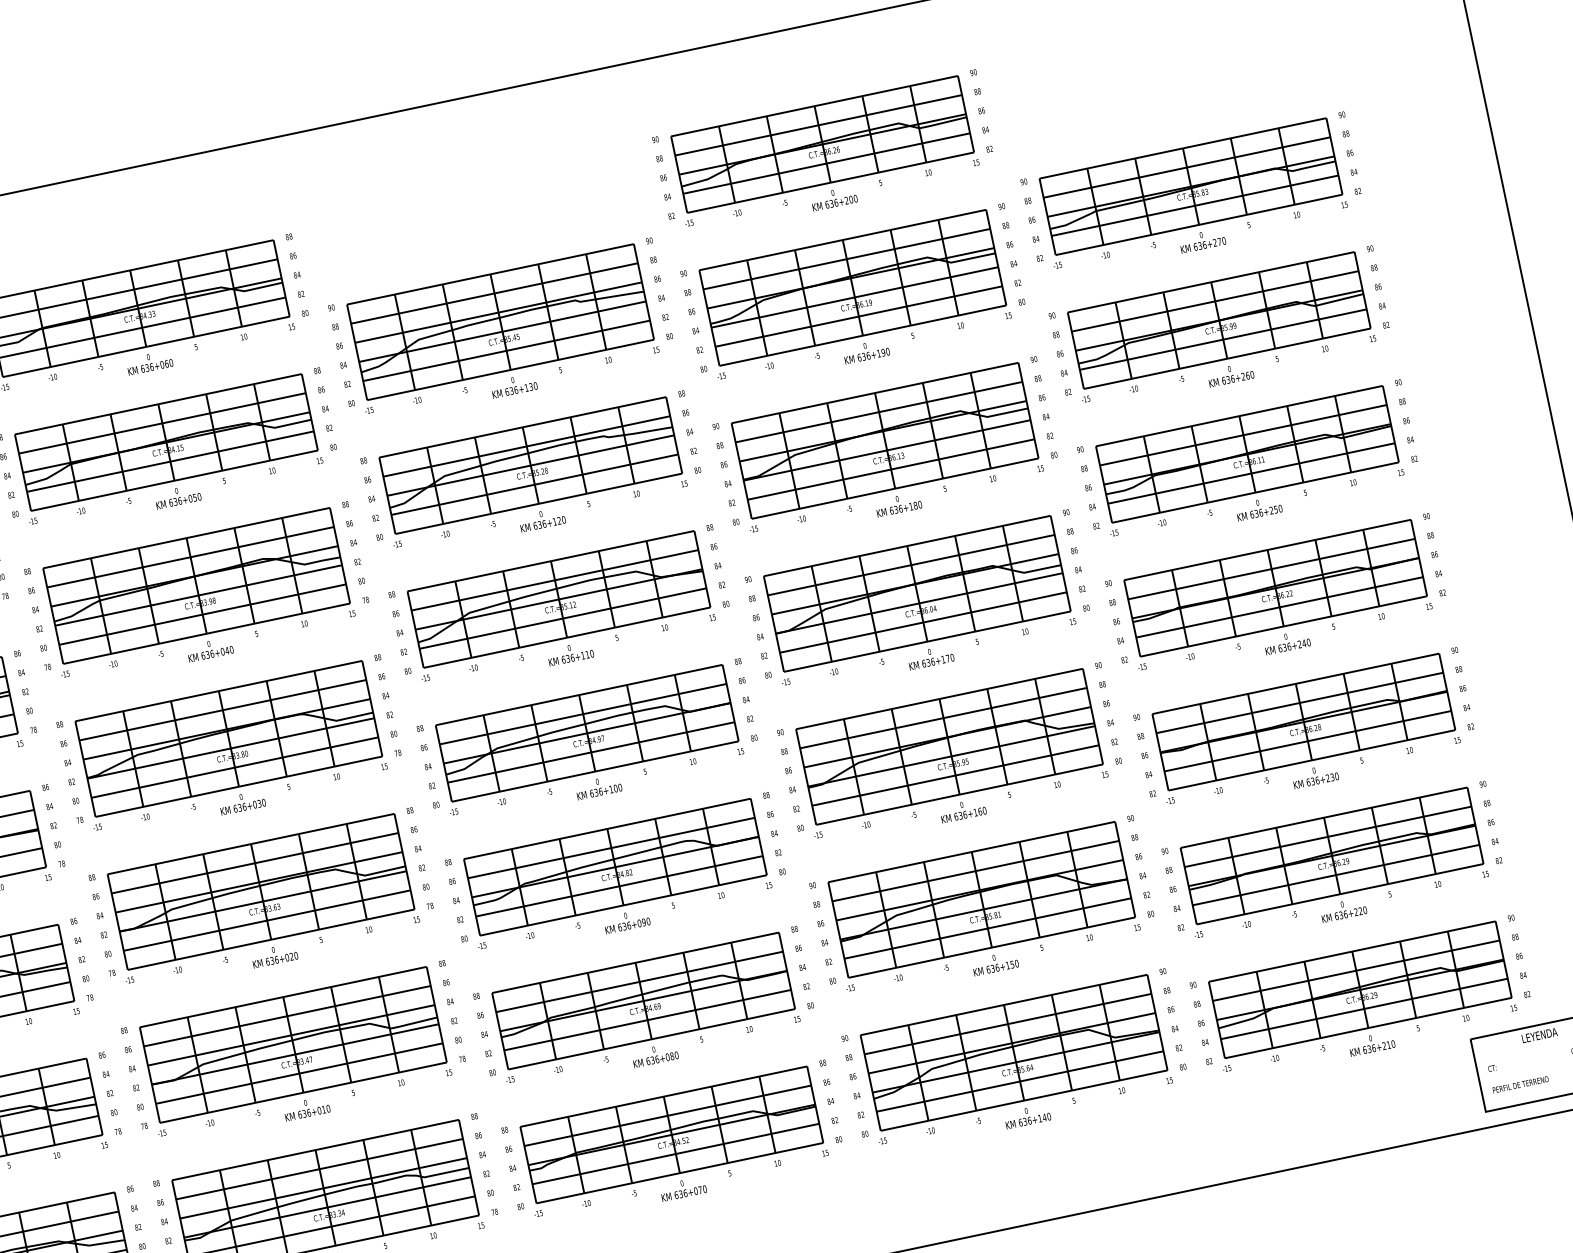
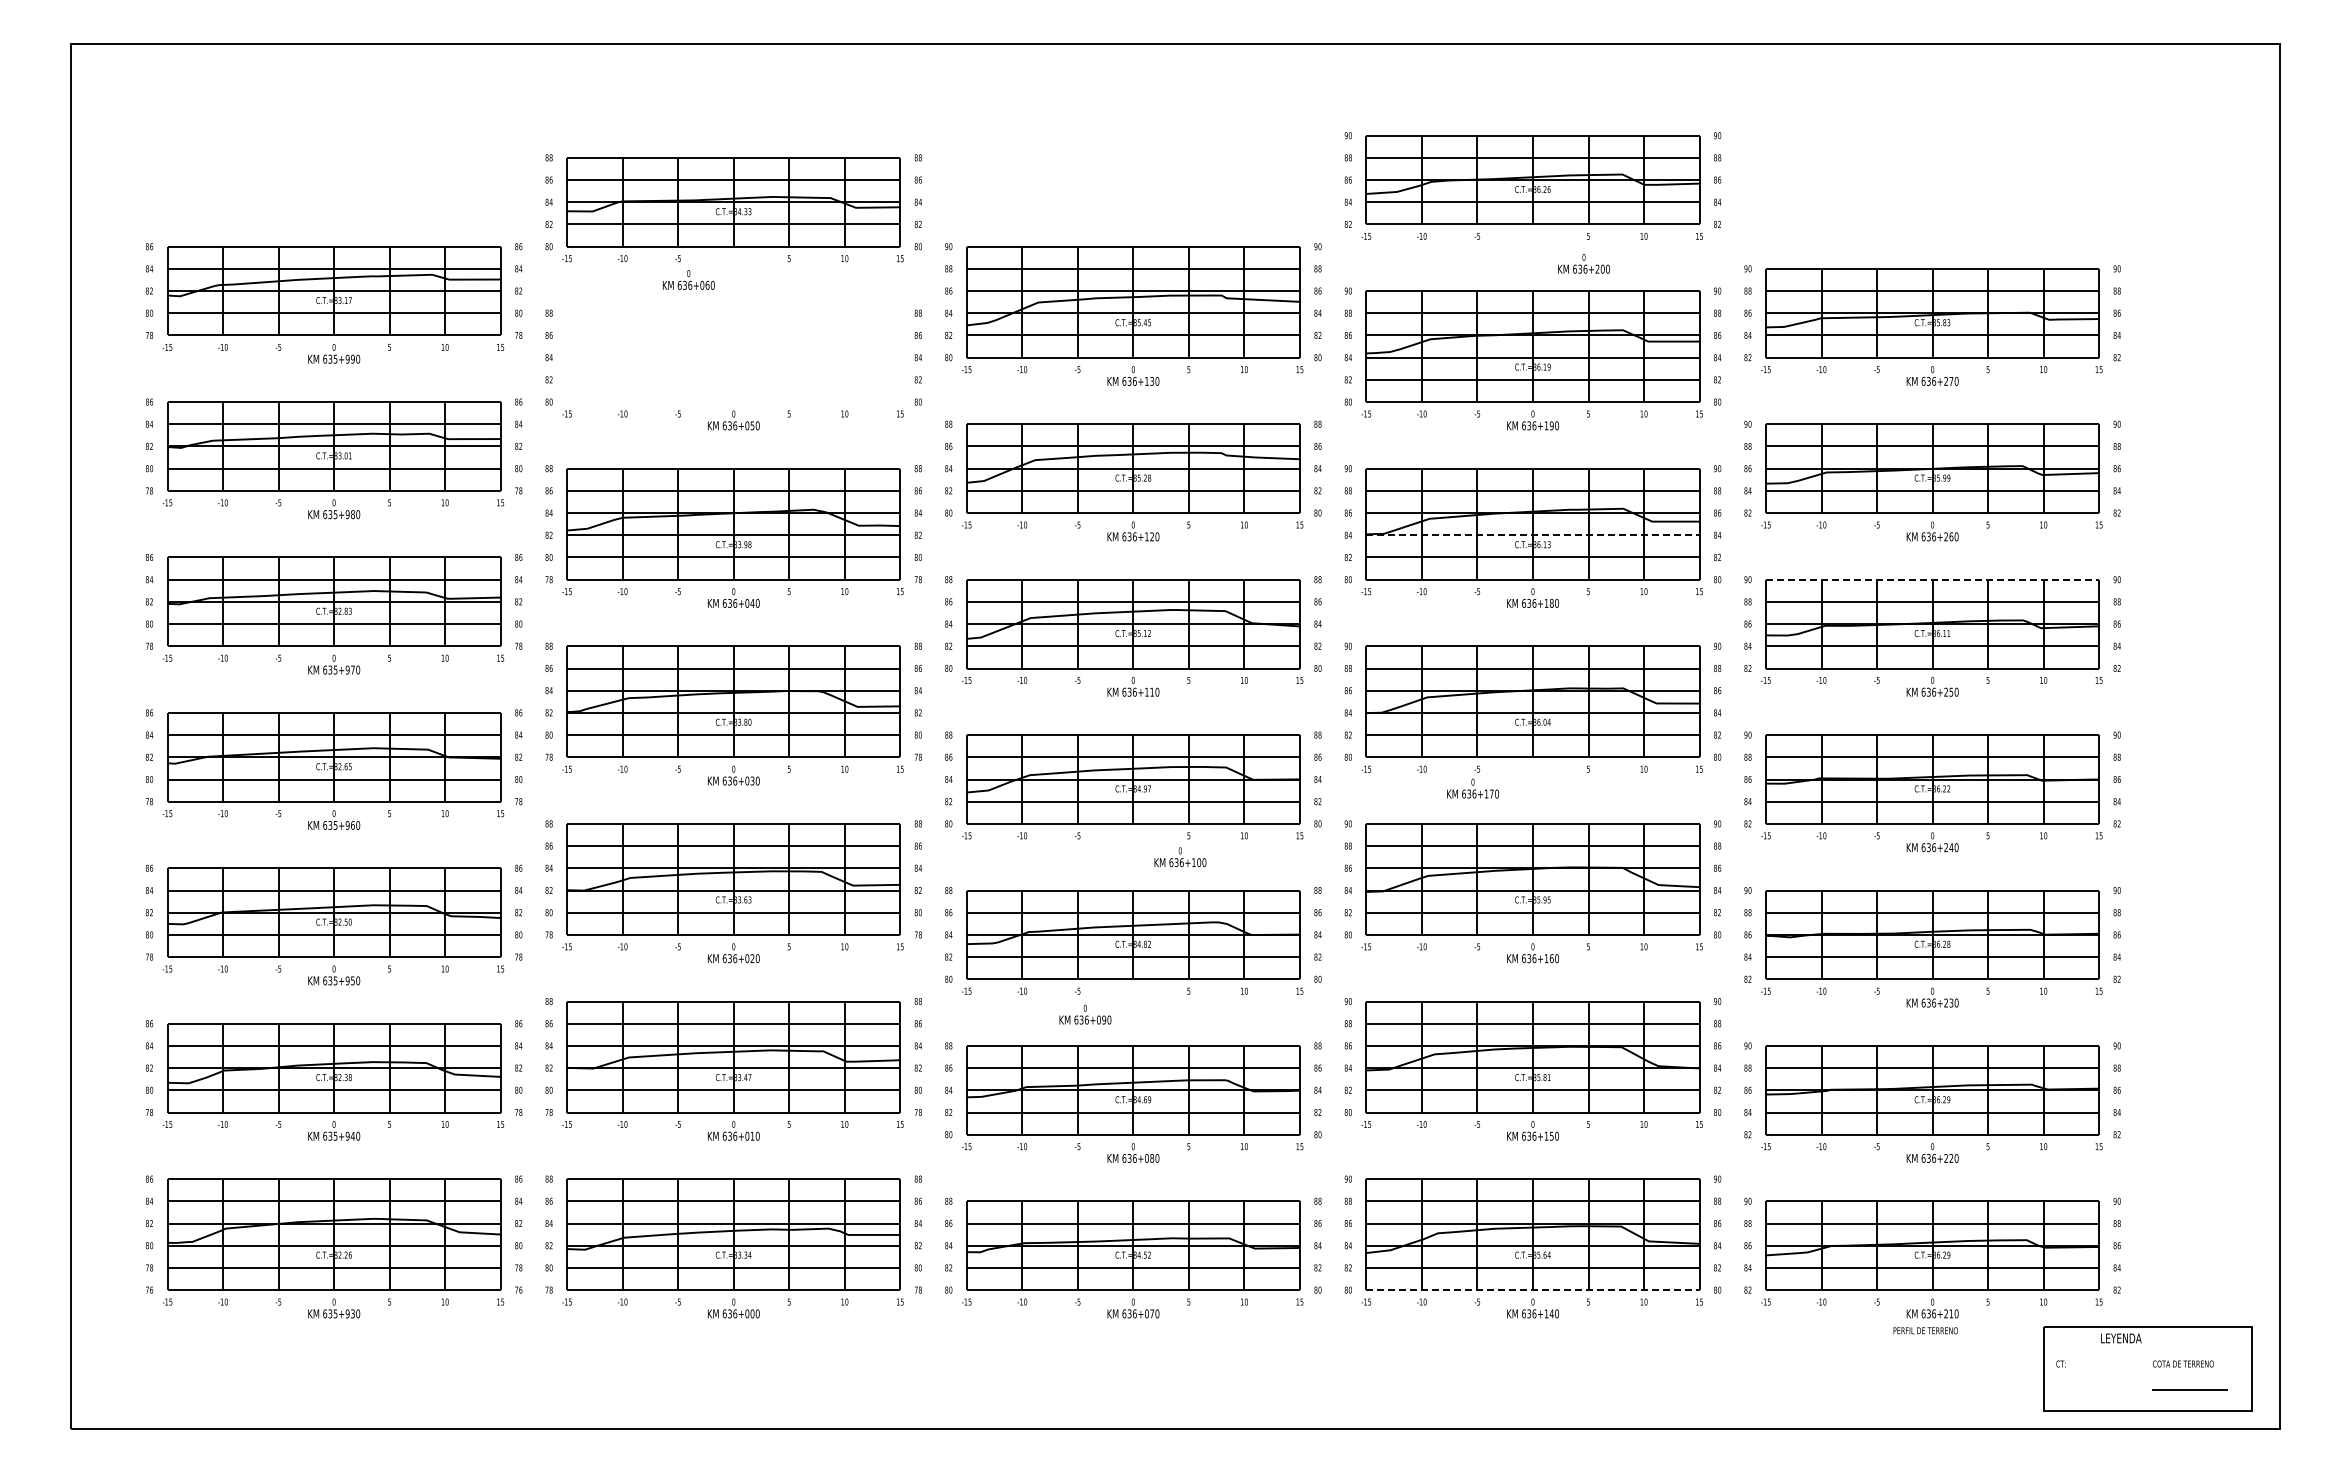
text: (833, 198) -> (1583, 263), moved
text: (149, 362) -> (688, 279), moved
line: (1239, 415) -> (1932, 579), solid -> dashed
part: (166, 442) -> (733, 357), removed
line: (886, 450) -> (1532, 535), solid -> dashed
text: (930, 657) -> (1472, 788), moved
text: (598, 787) -> (1180, 857), moved
text: (626, 921) -> (1085, 1014), moved
text: (1520, 1084) -> (1925, 1330), moved
line: (1023, 1101) -> (1532, 1290), solid -> dashed

